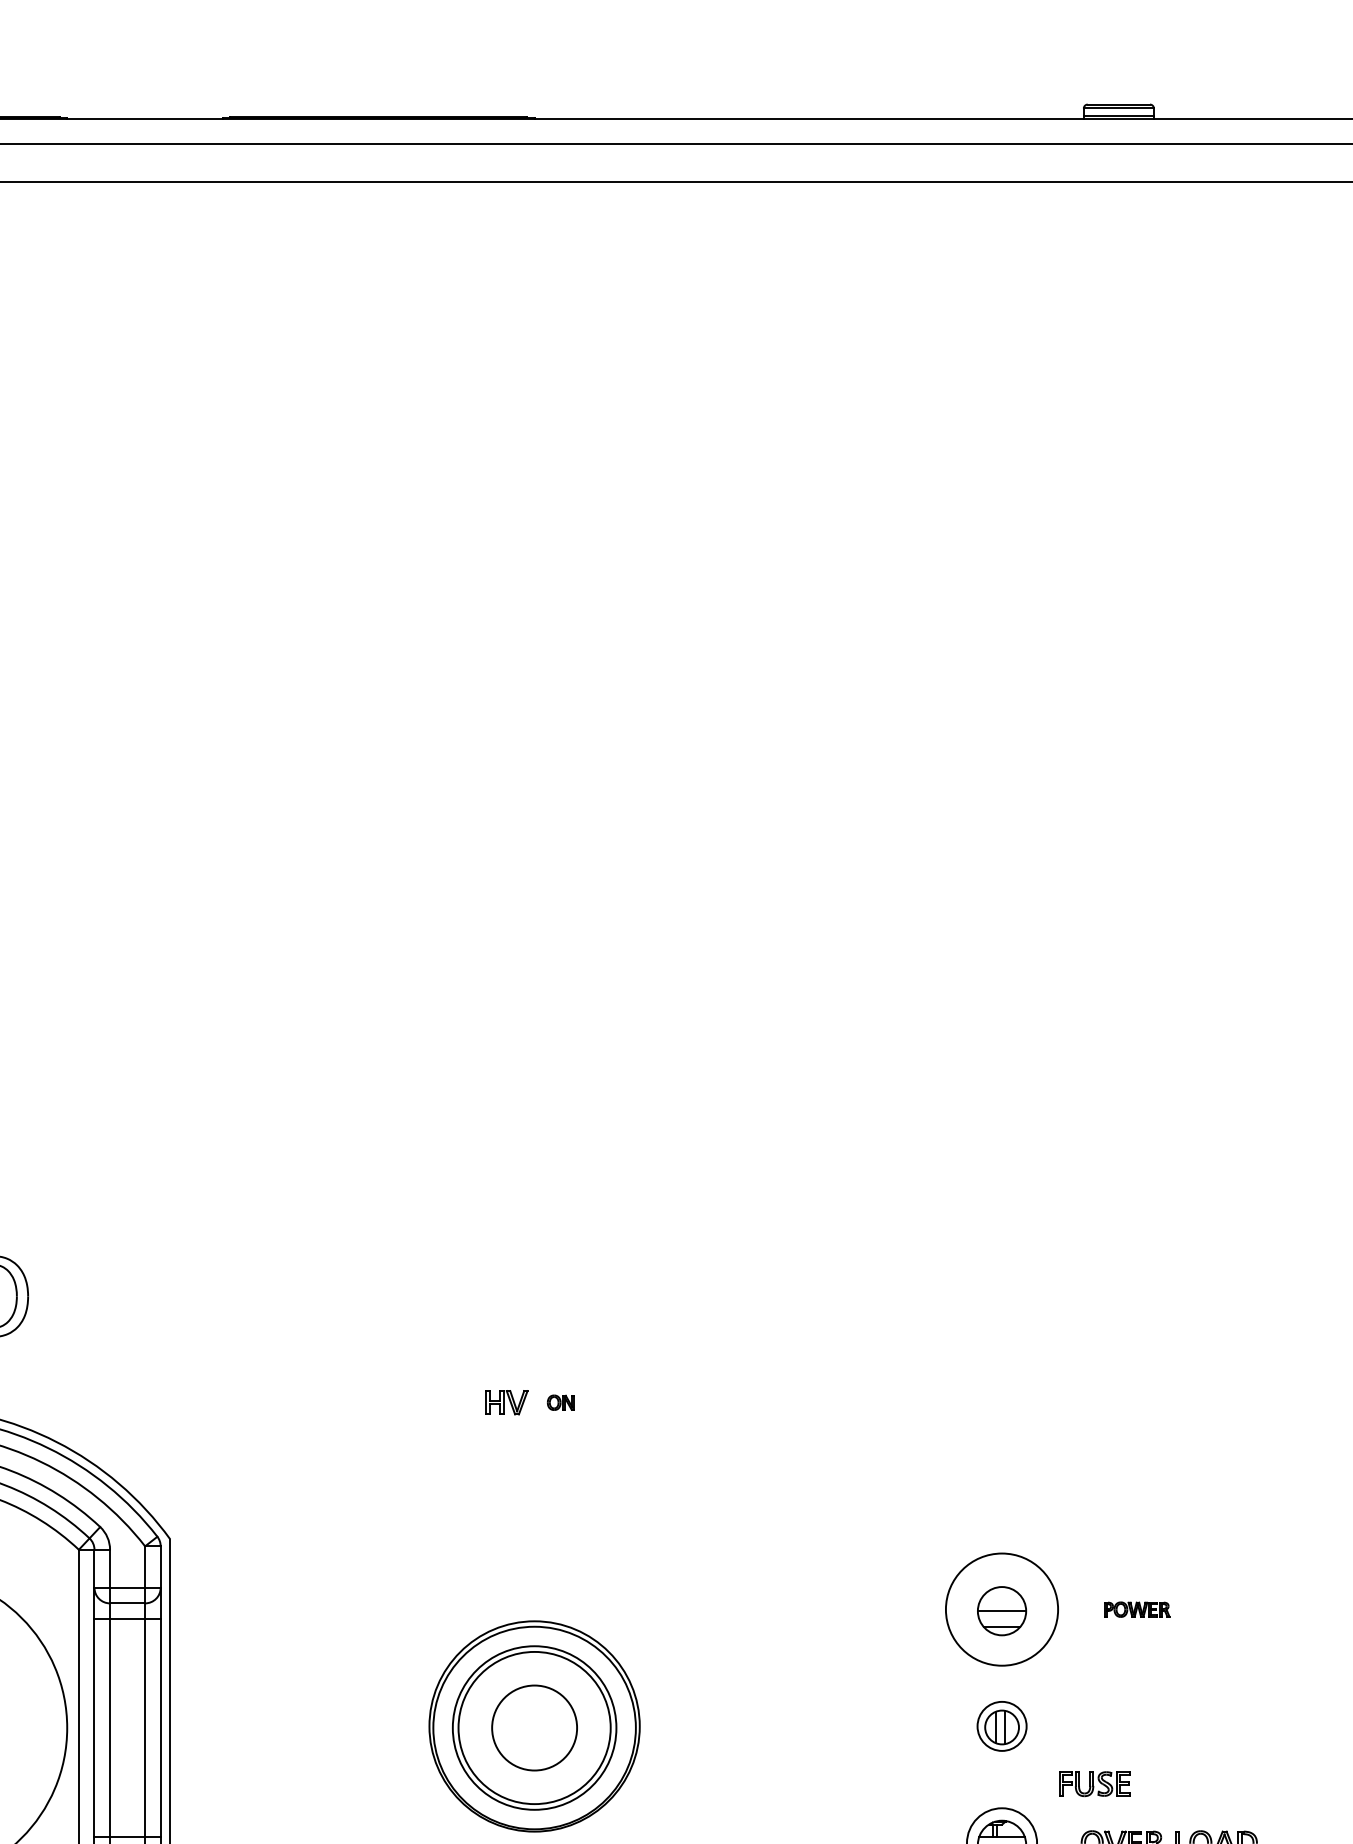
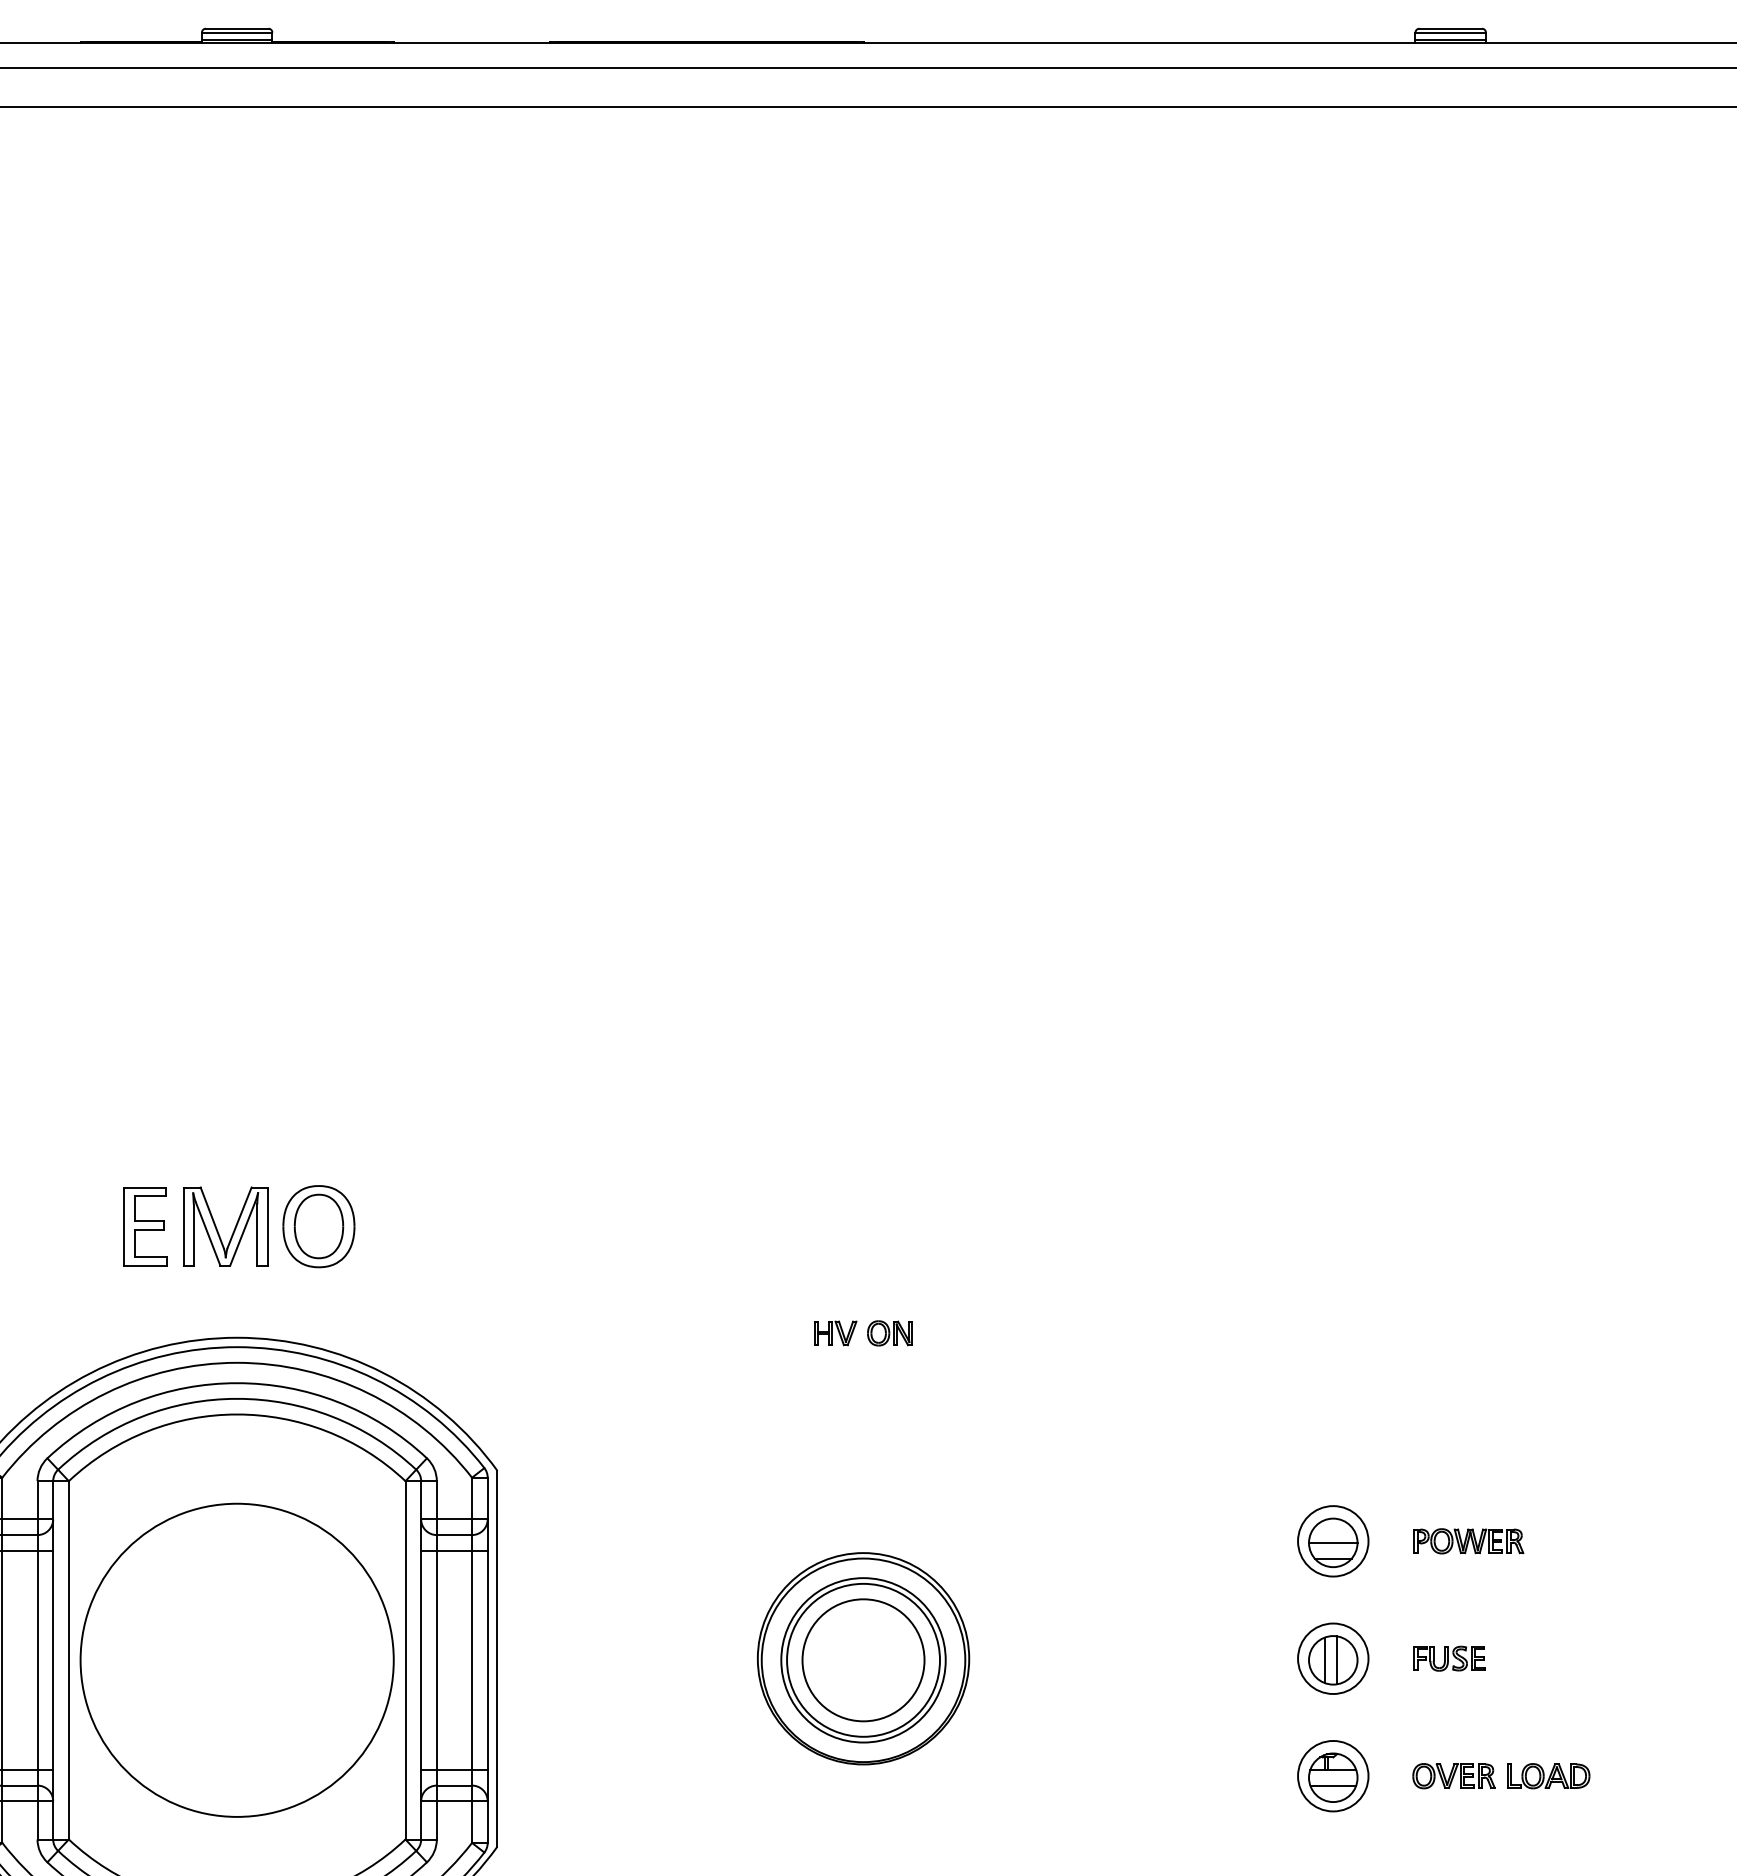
part: (560, 1402) -> (889, 1333), size x1.67
circle: (1002, 1609) -> (1333, 1541), size x0.62
part: (1136, 1609) -> (1468, 1541), size x1.67
part: (1002, 1726) -> (1333, 1658), size x1.43
circle: (534, 1728) -> (863, 1660), size x1.43
part: (1094, 1783) -> (1449, 1658), moved

